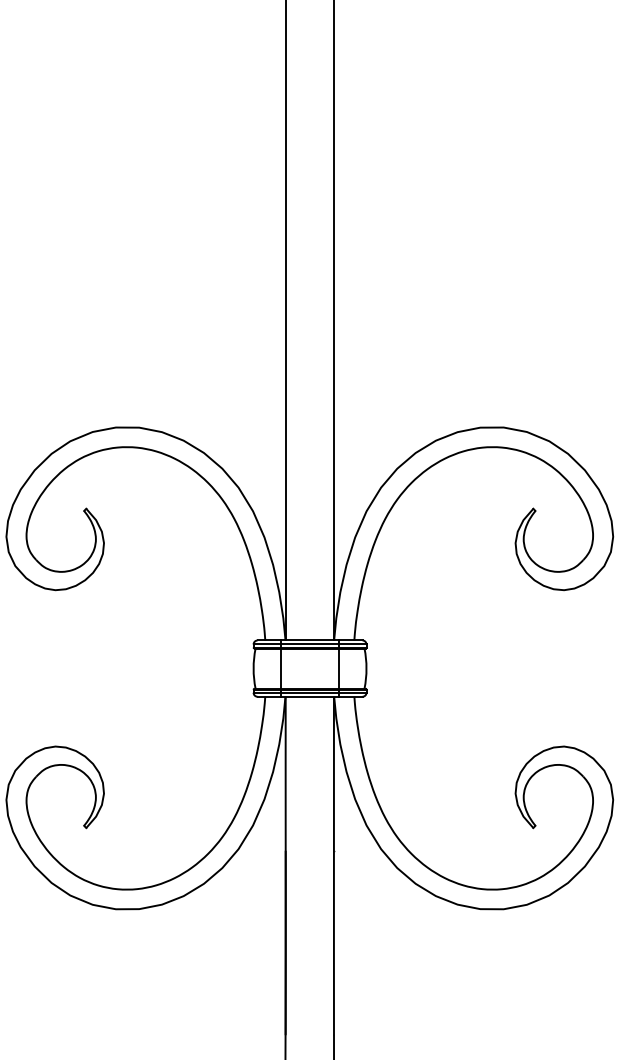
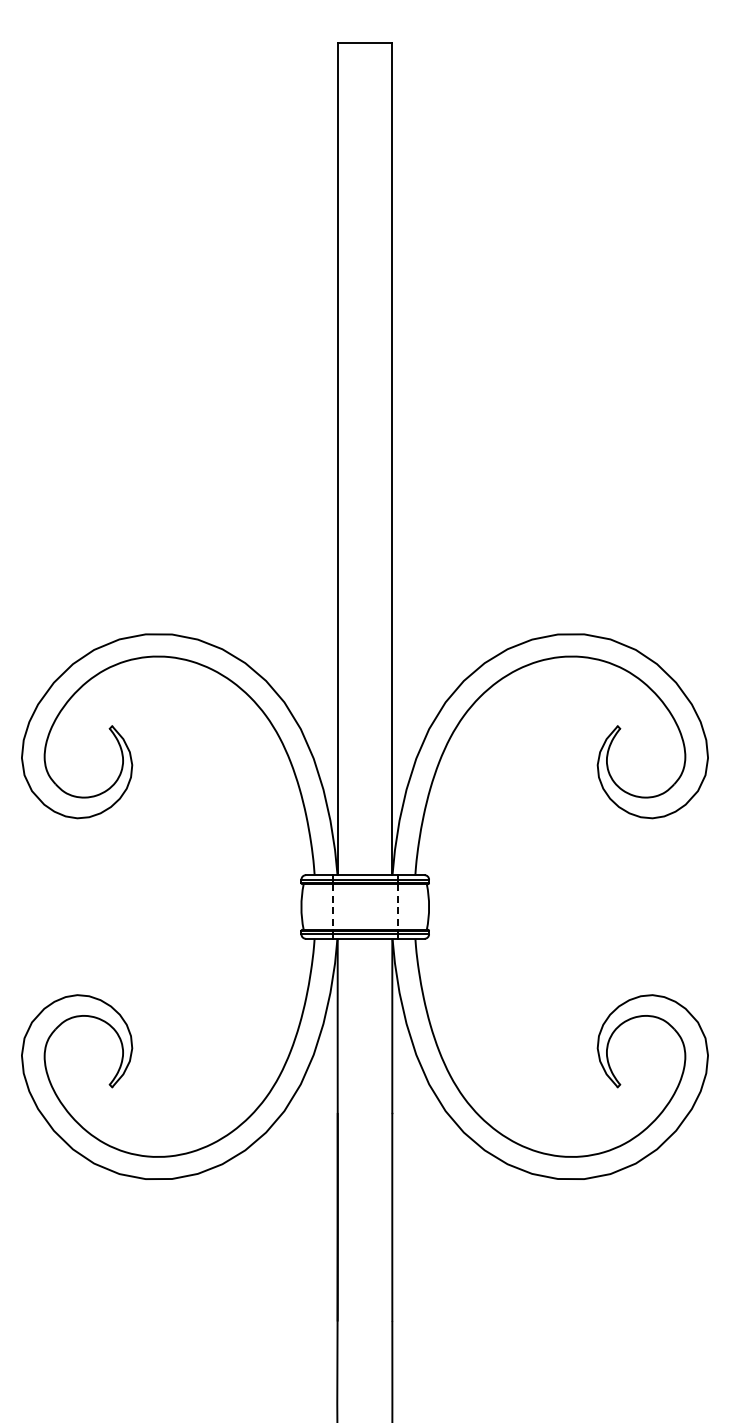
line: (281, 669) -> (332, 907), solid -> dashed
line: (338, 669) -> (397, 907), solid -> dashed

